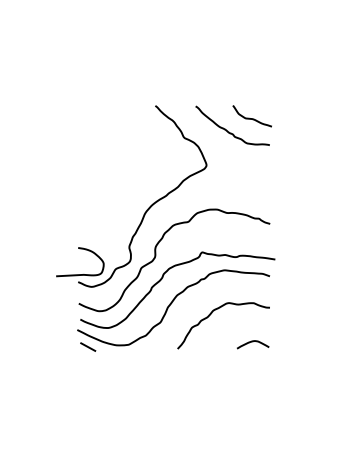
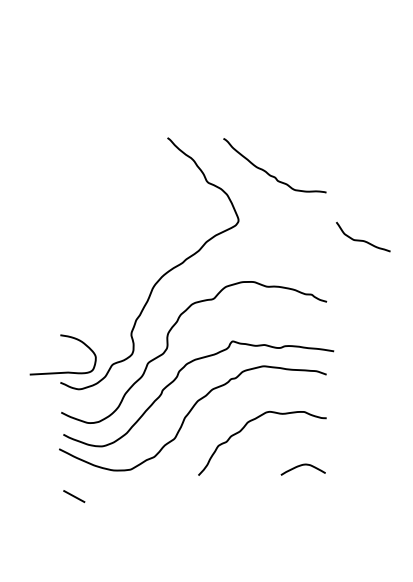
curve: (251, 118) -> (362, 240), moved
line: (88, 346) -> (74, 495), moved

